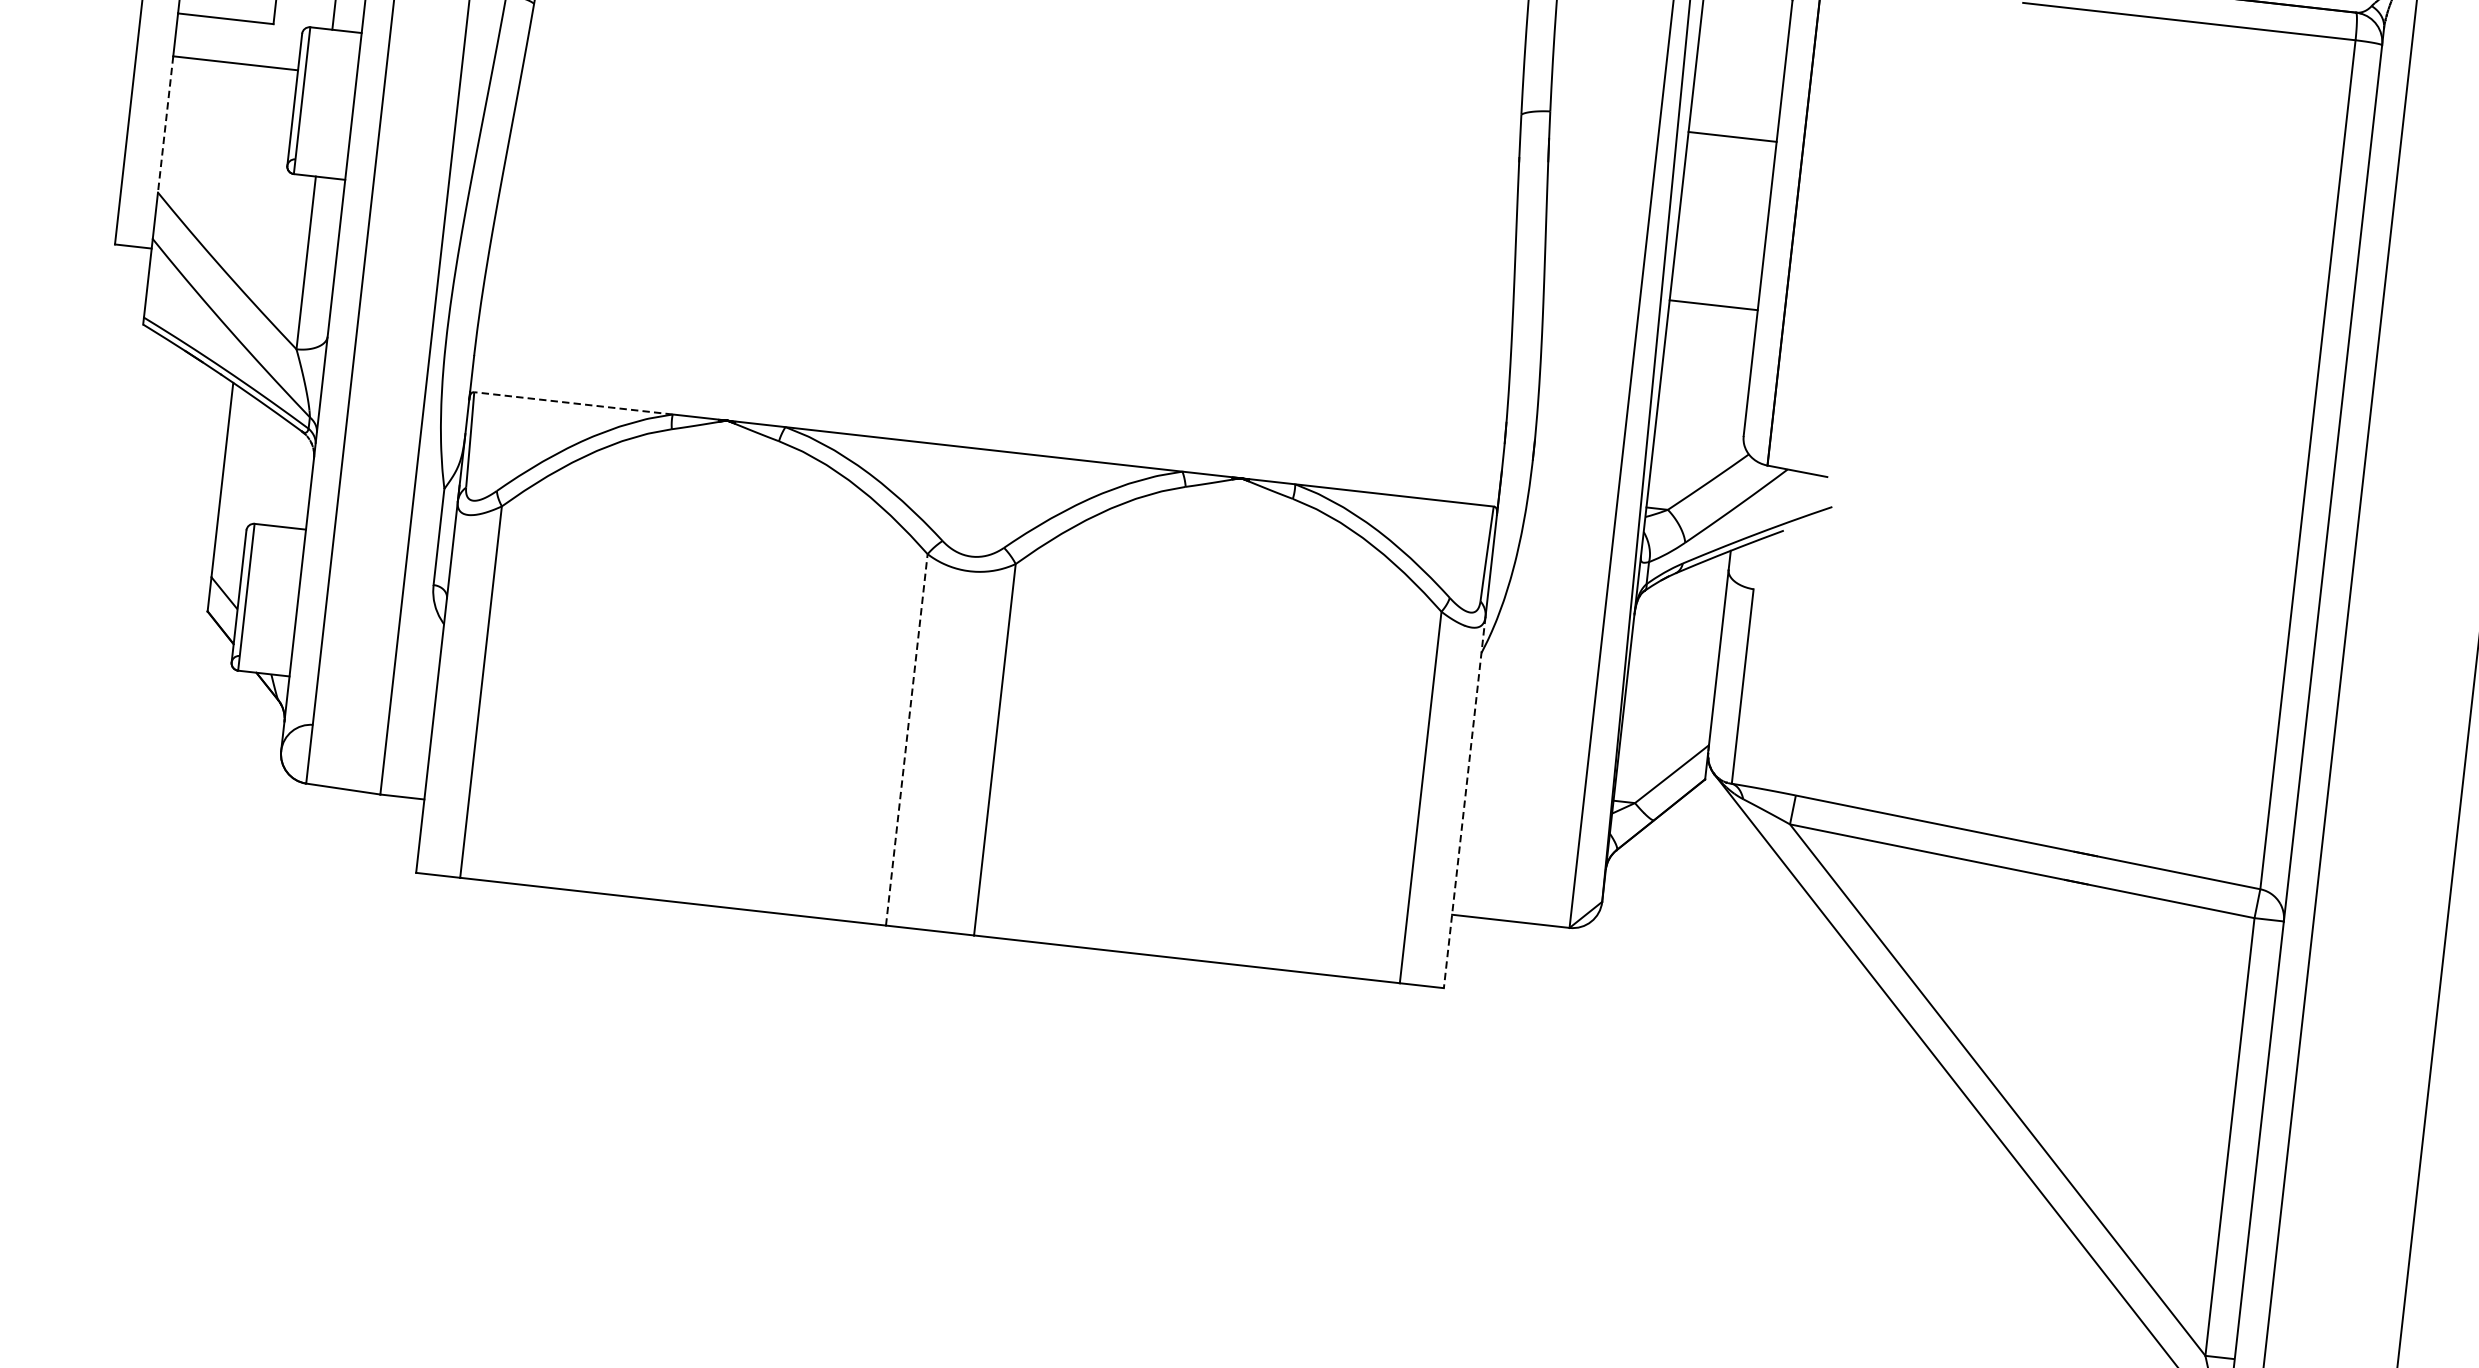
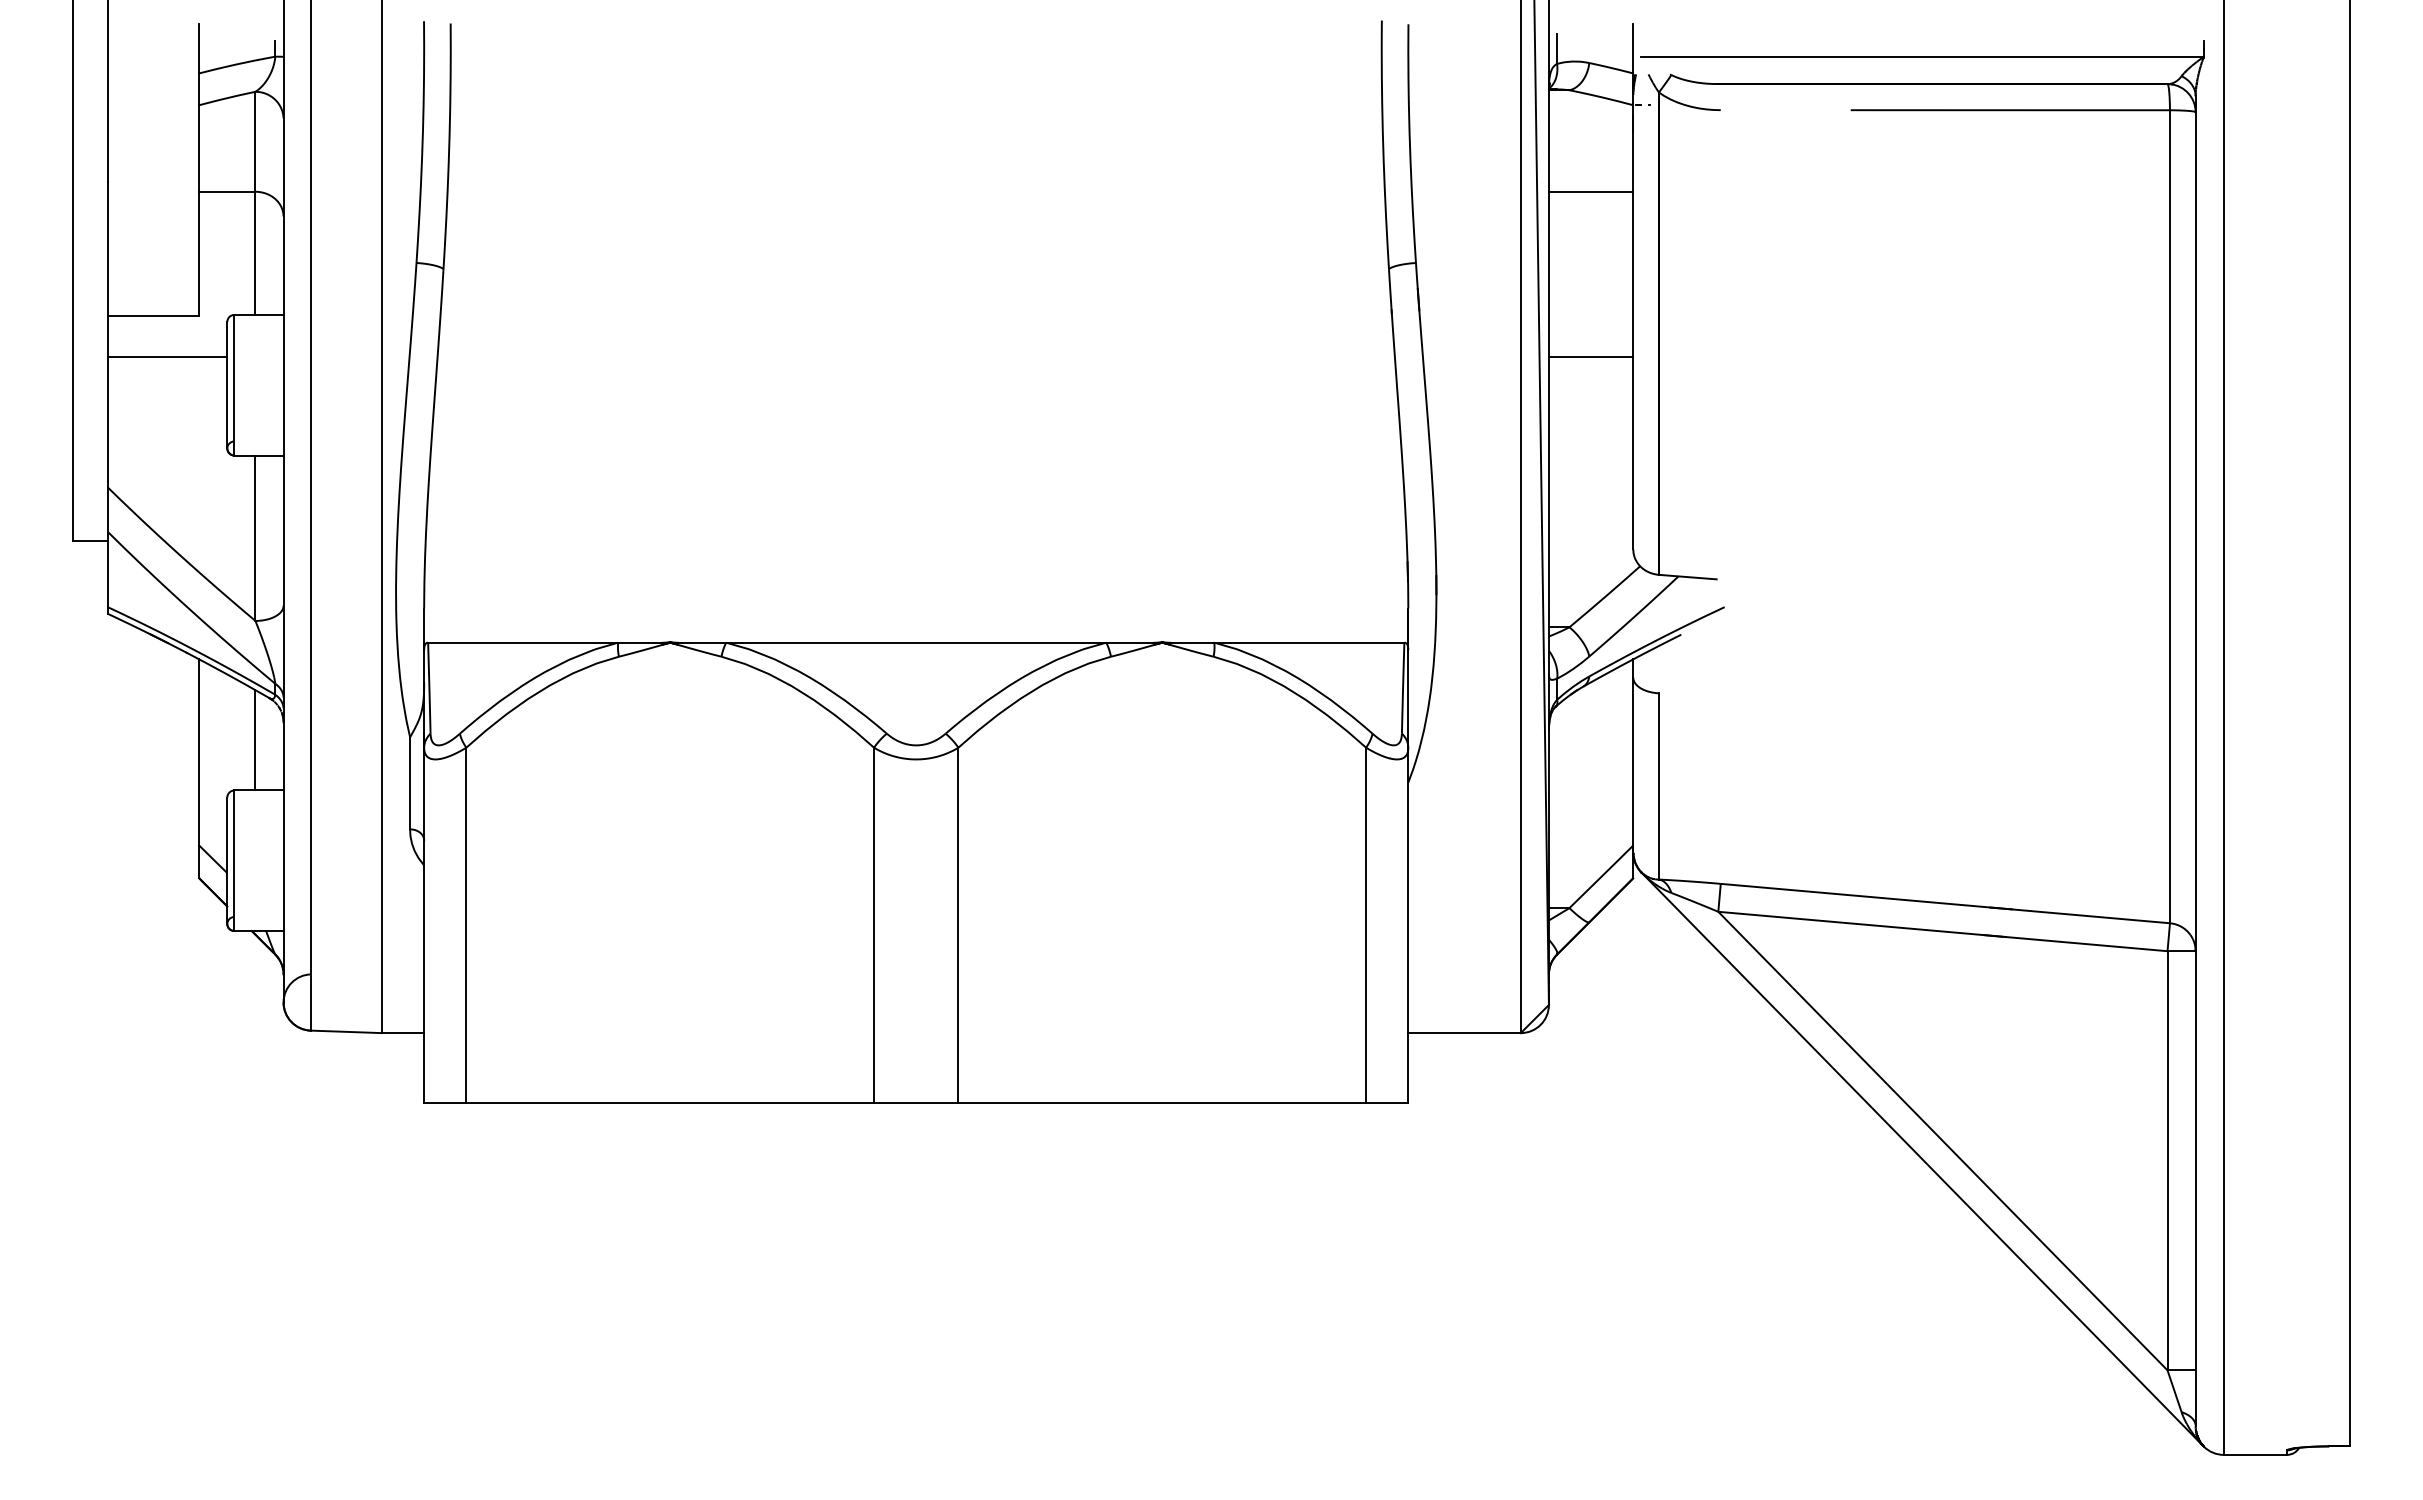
line: (165, 124) -> (107, 422), dashed -> solid
line: (1732, 136) -> (1590, 191), moved
line: (1713, 304) -> (1590, 356), moved
line: (572, 403) -> (522, 642), dashed -> solid
line: (282, 474) -> (255, 740), added
line: (907, 739) -> (874, 925), dashed -> solid
line: (1464, 802) -> (1408, 925), dashed -> solid

